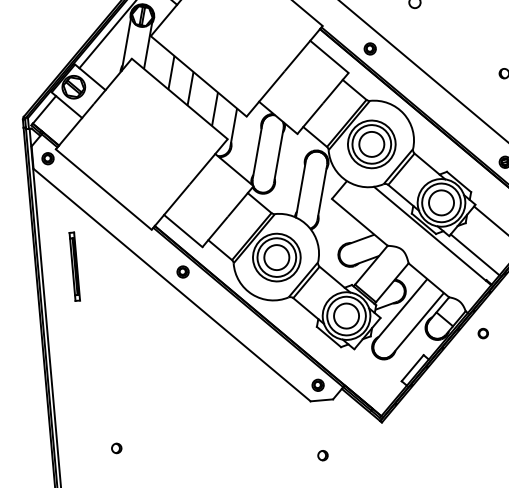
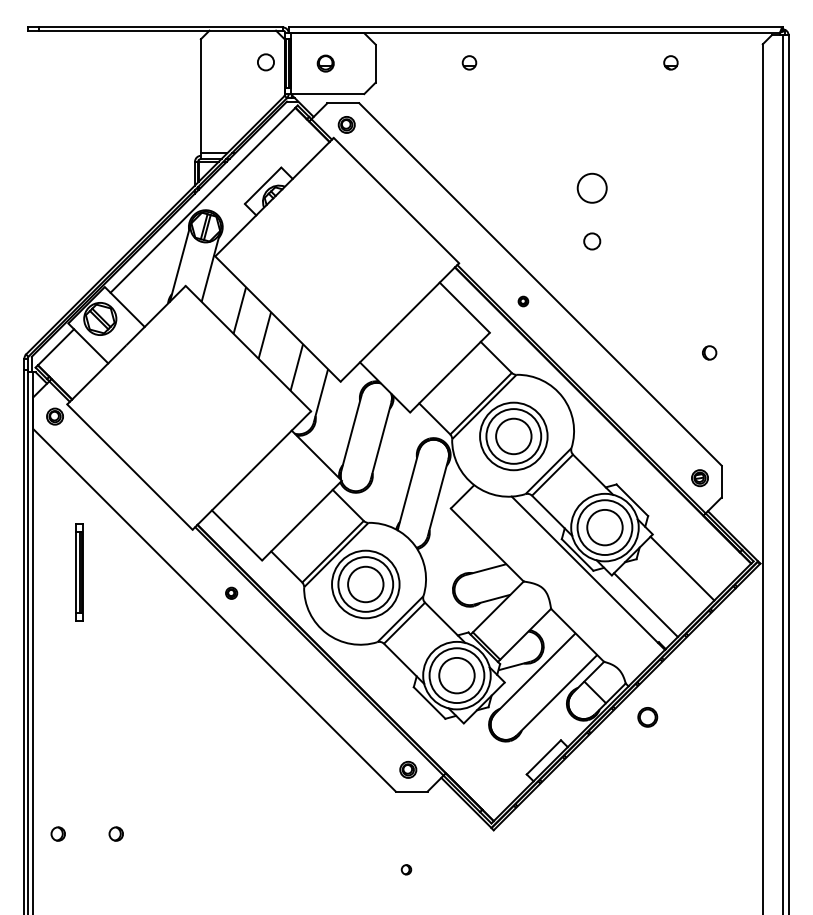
part: (370, 48) -> (523, 301), size x0.6
part: (182, 272) -> (231, 593), size x0.7
circle: (483, 333) -> (647, 716), size x1.4
part: (75, 451) -> (57, 833), added
part: (322, 455) -> (406, 869), size x0.7

